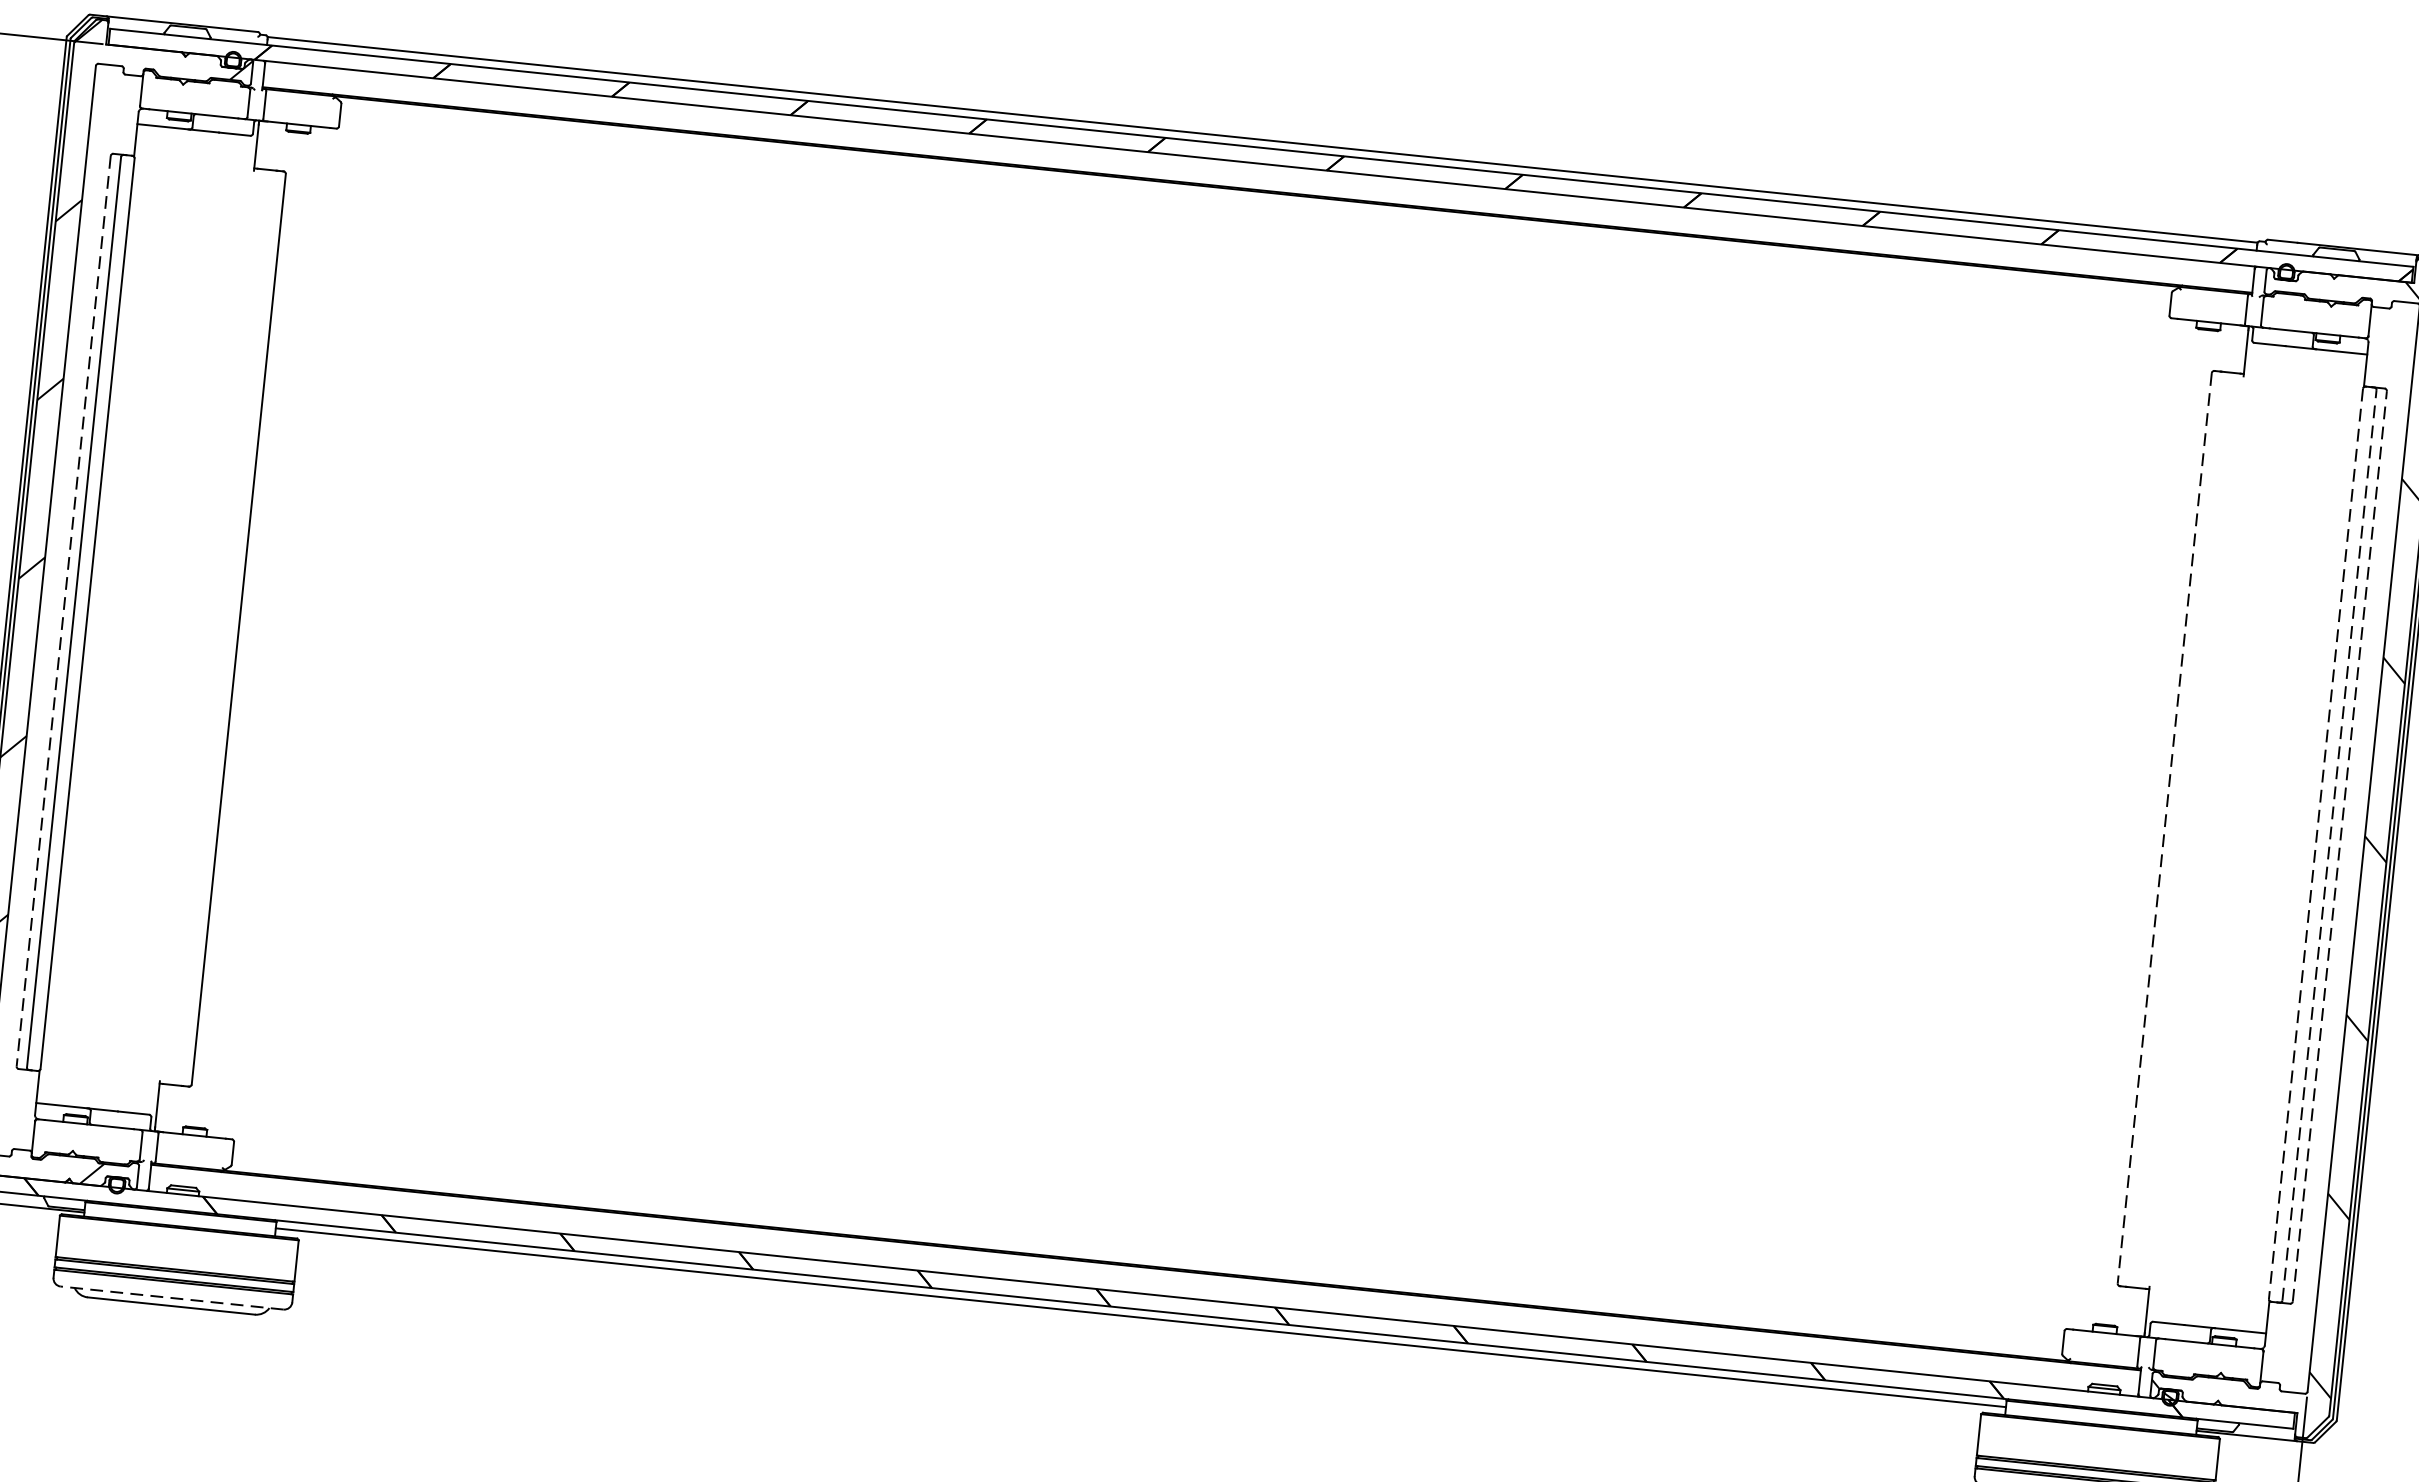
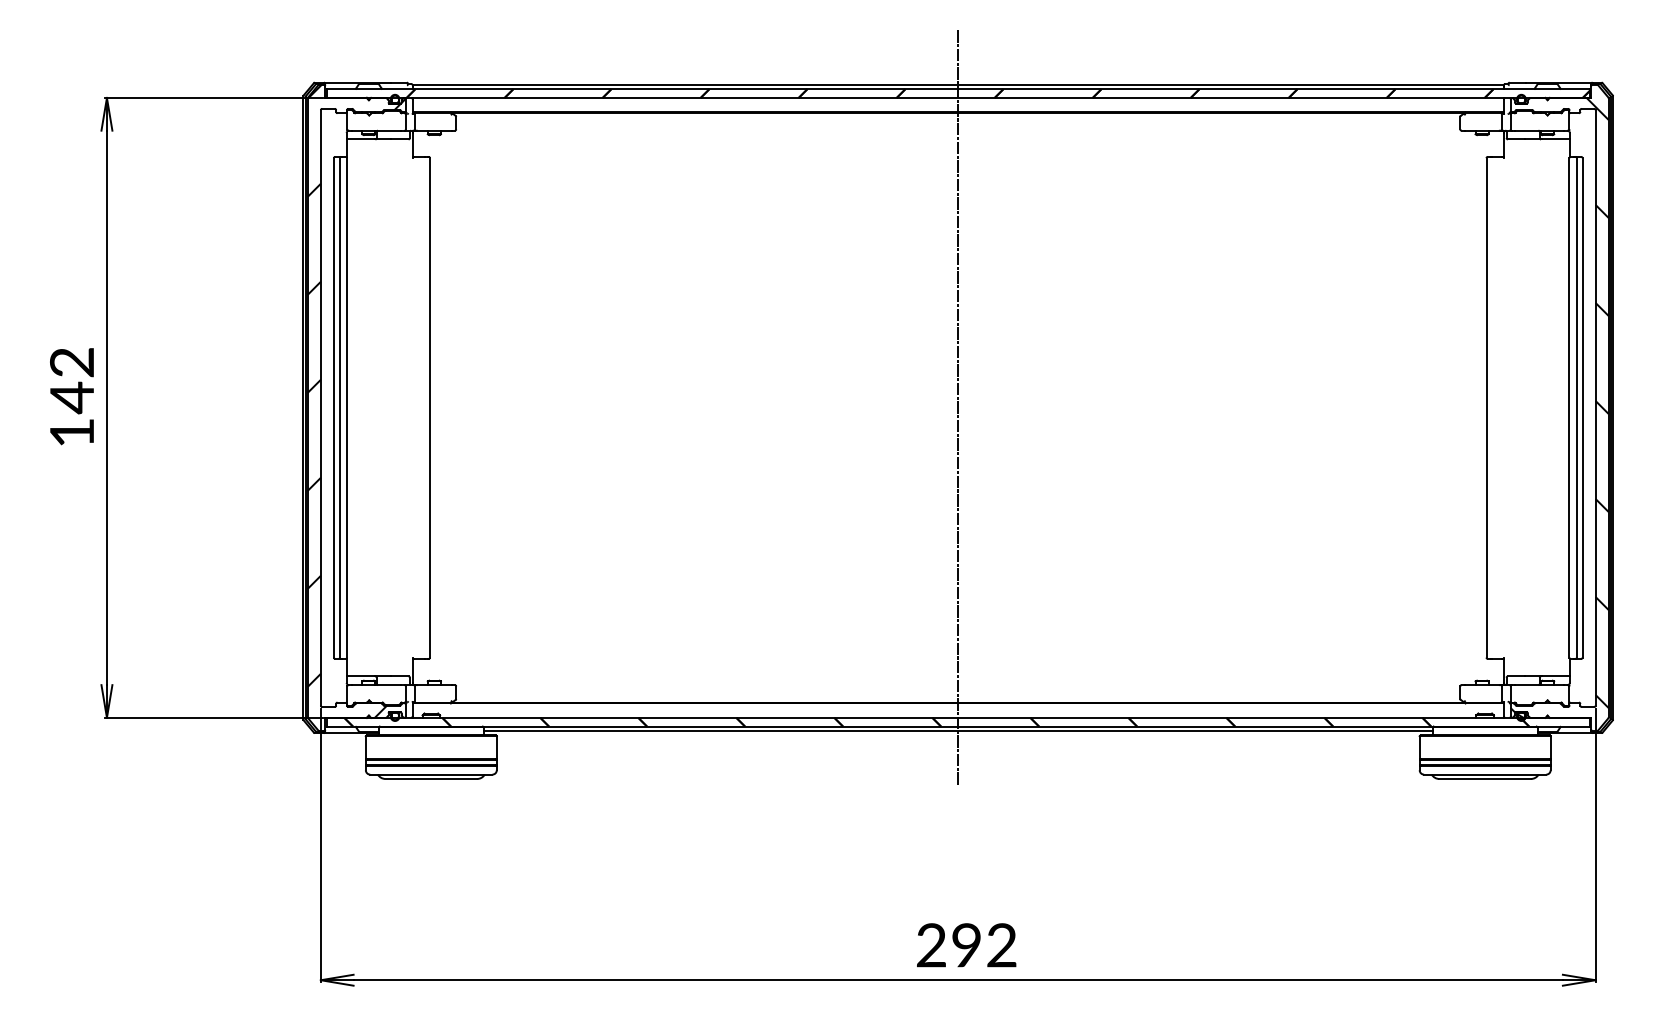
line: (62, 610) -> (333, 407), dashed -> solid
line: (1202, 728) -> (958, 407), added
line: (2164, 827) -> (1486, 407), dashed -> solid
line: (2316, 843) -> (1569, 407), dashed -> solid
line: (2328, 844) -> (1576, 407), dashed -> solid
line: (2339, 845) -> (1582, 407), dashed -> solid
line: (170, 1297) -> (430, 774), dashed -> solid

